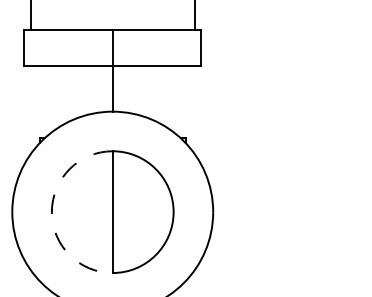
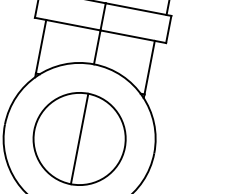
line: (39, 102) -> (40, 47), added
line: (185, 102) -> (149, 67), added
arc: (51, 212) -> (34, 130), dashed -> solid

